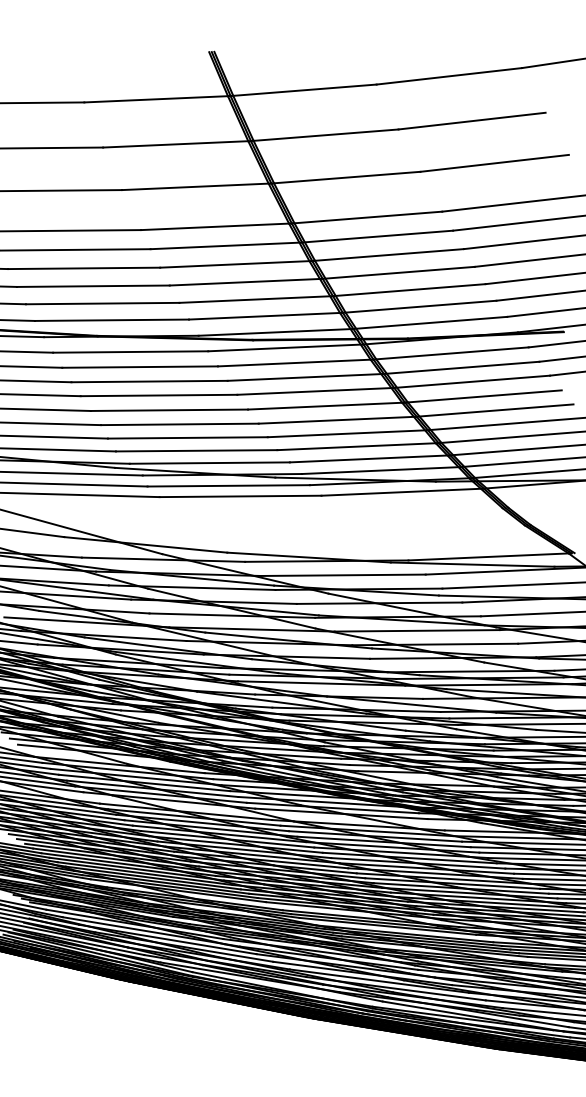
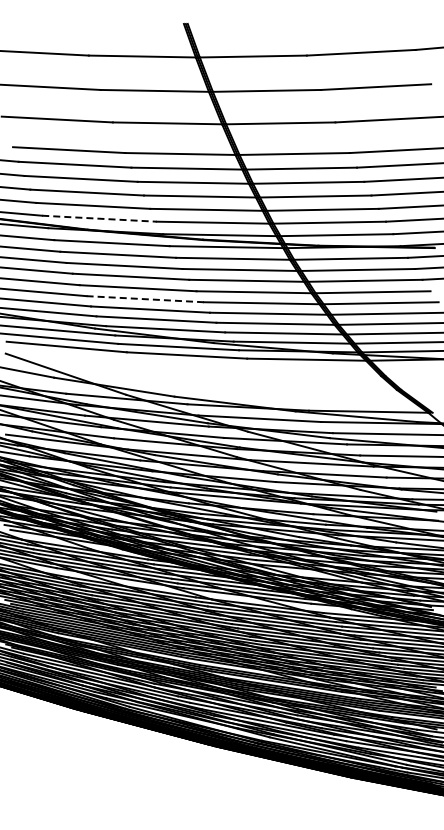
line: (111, 319) -> (99, 218), solid -> dashed
line: (180, 424) -> (145, 299), solid -> dashed

